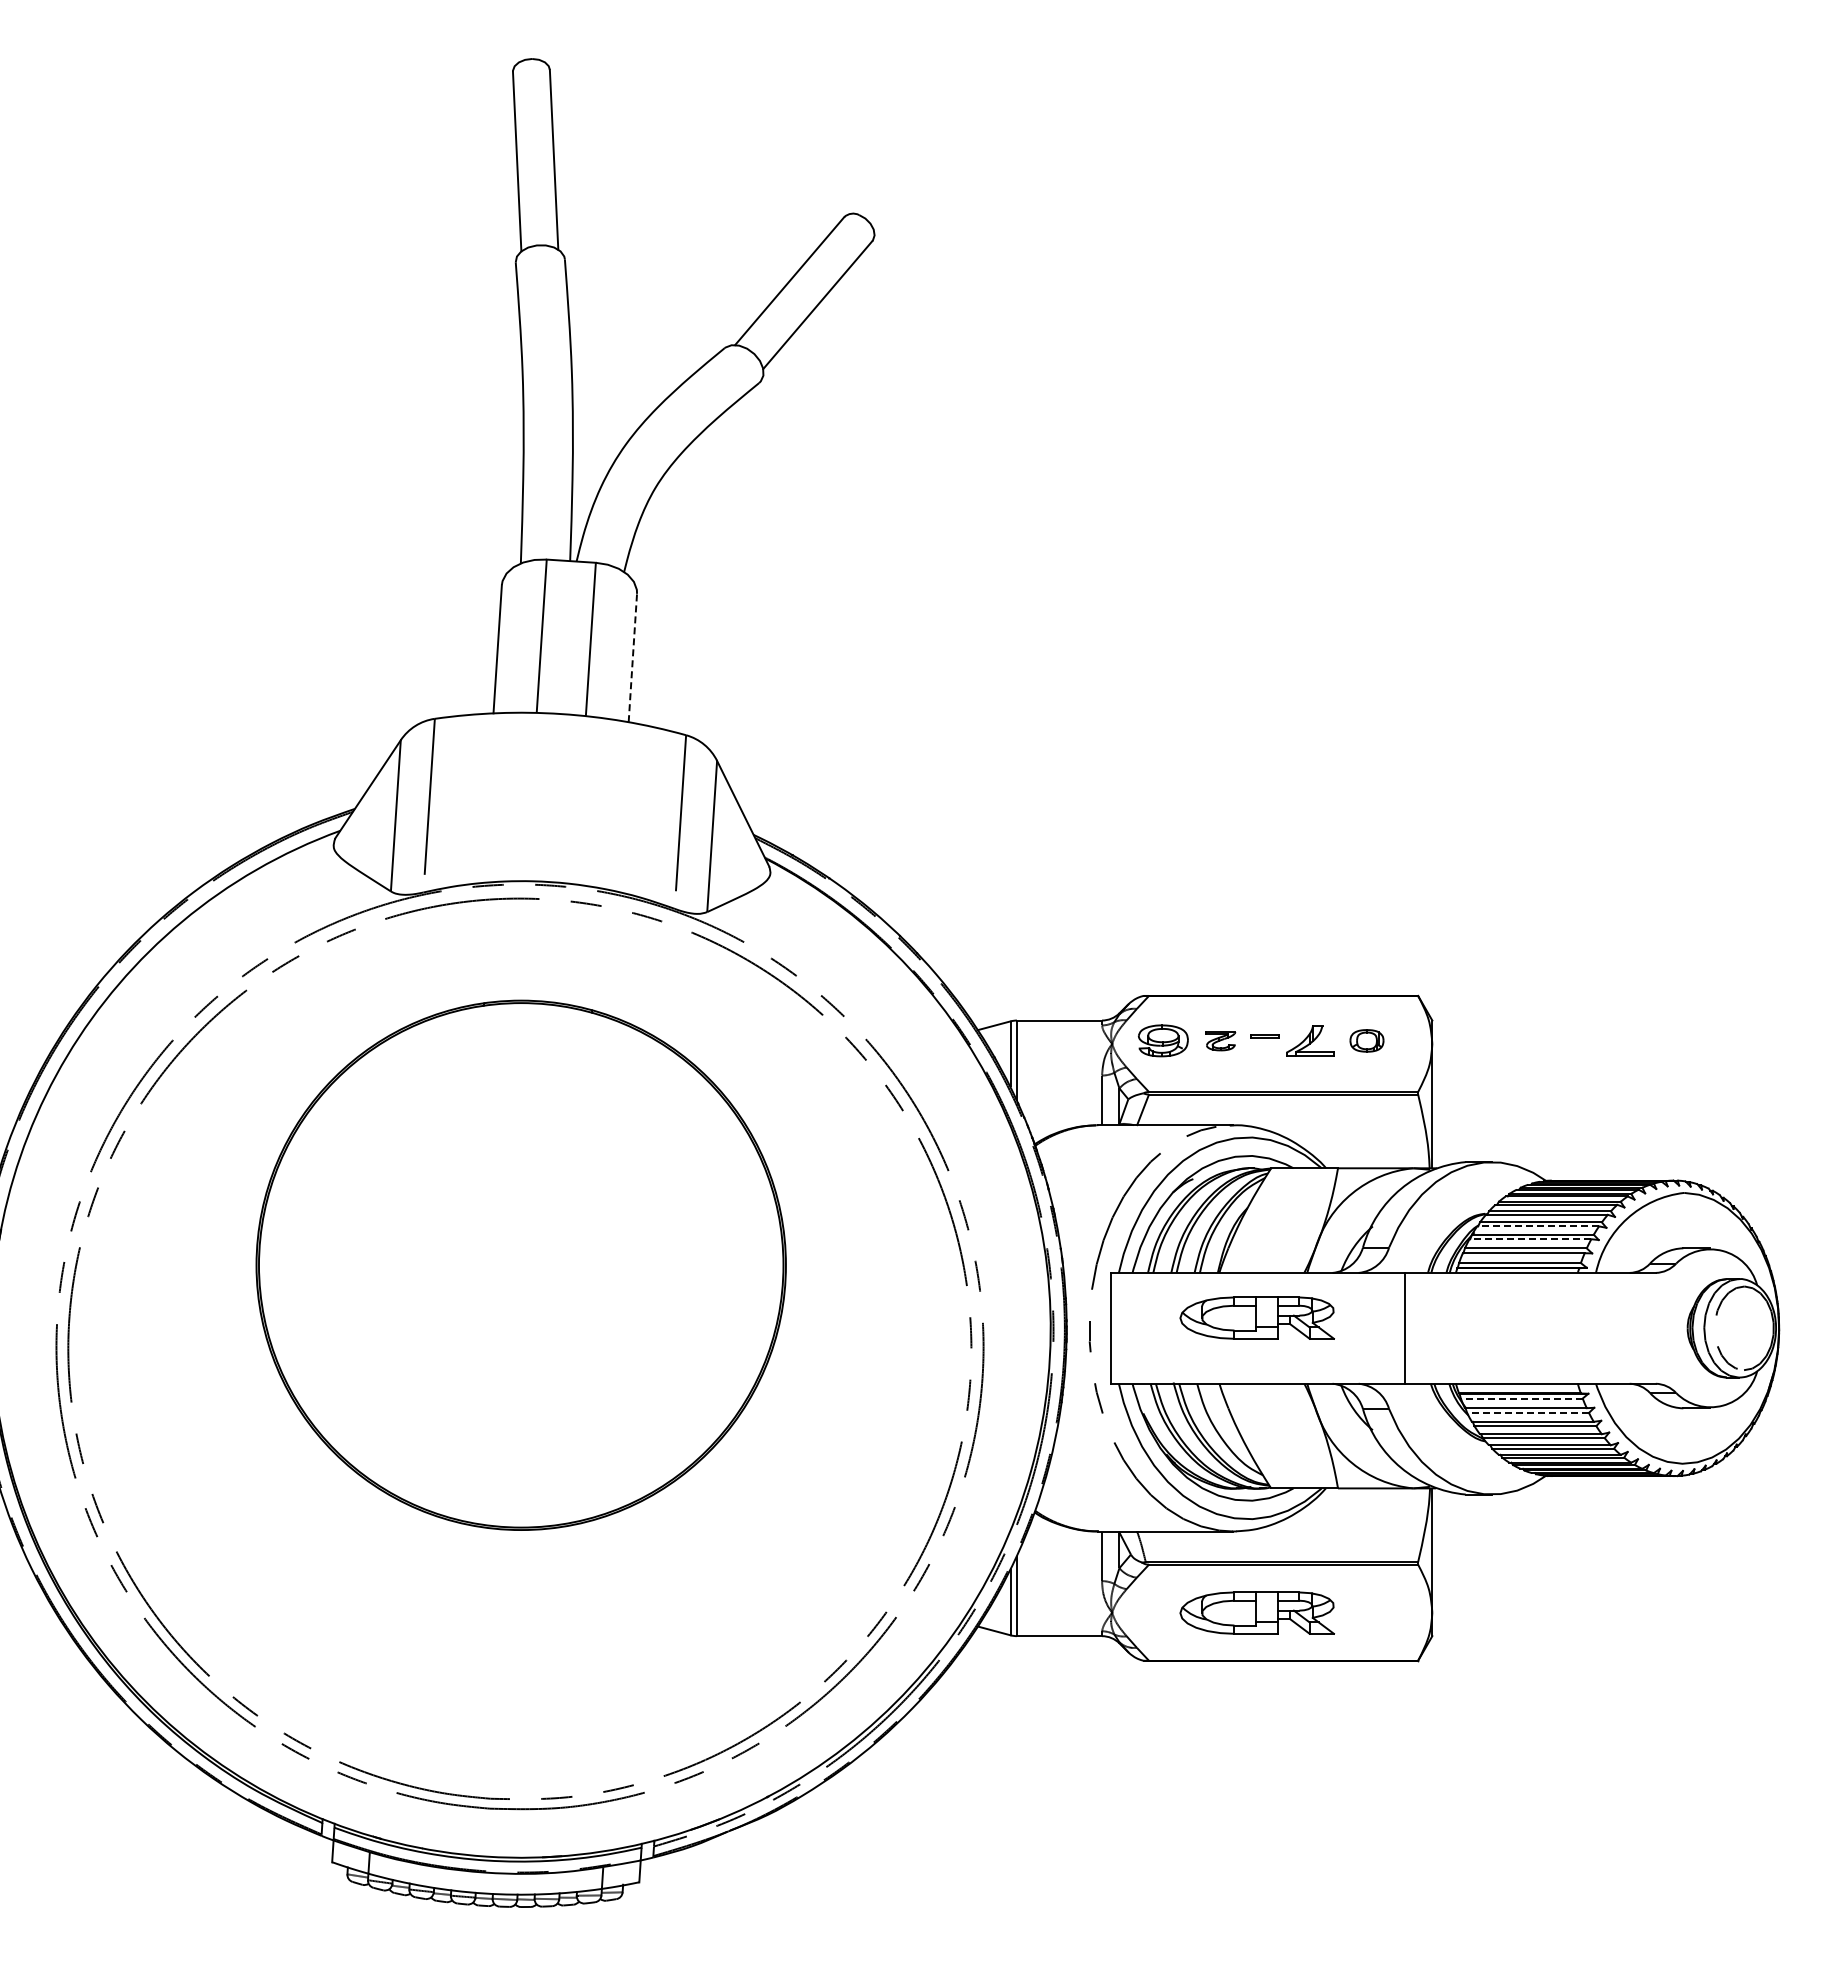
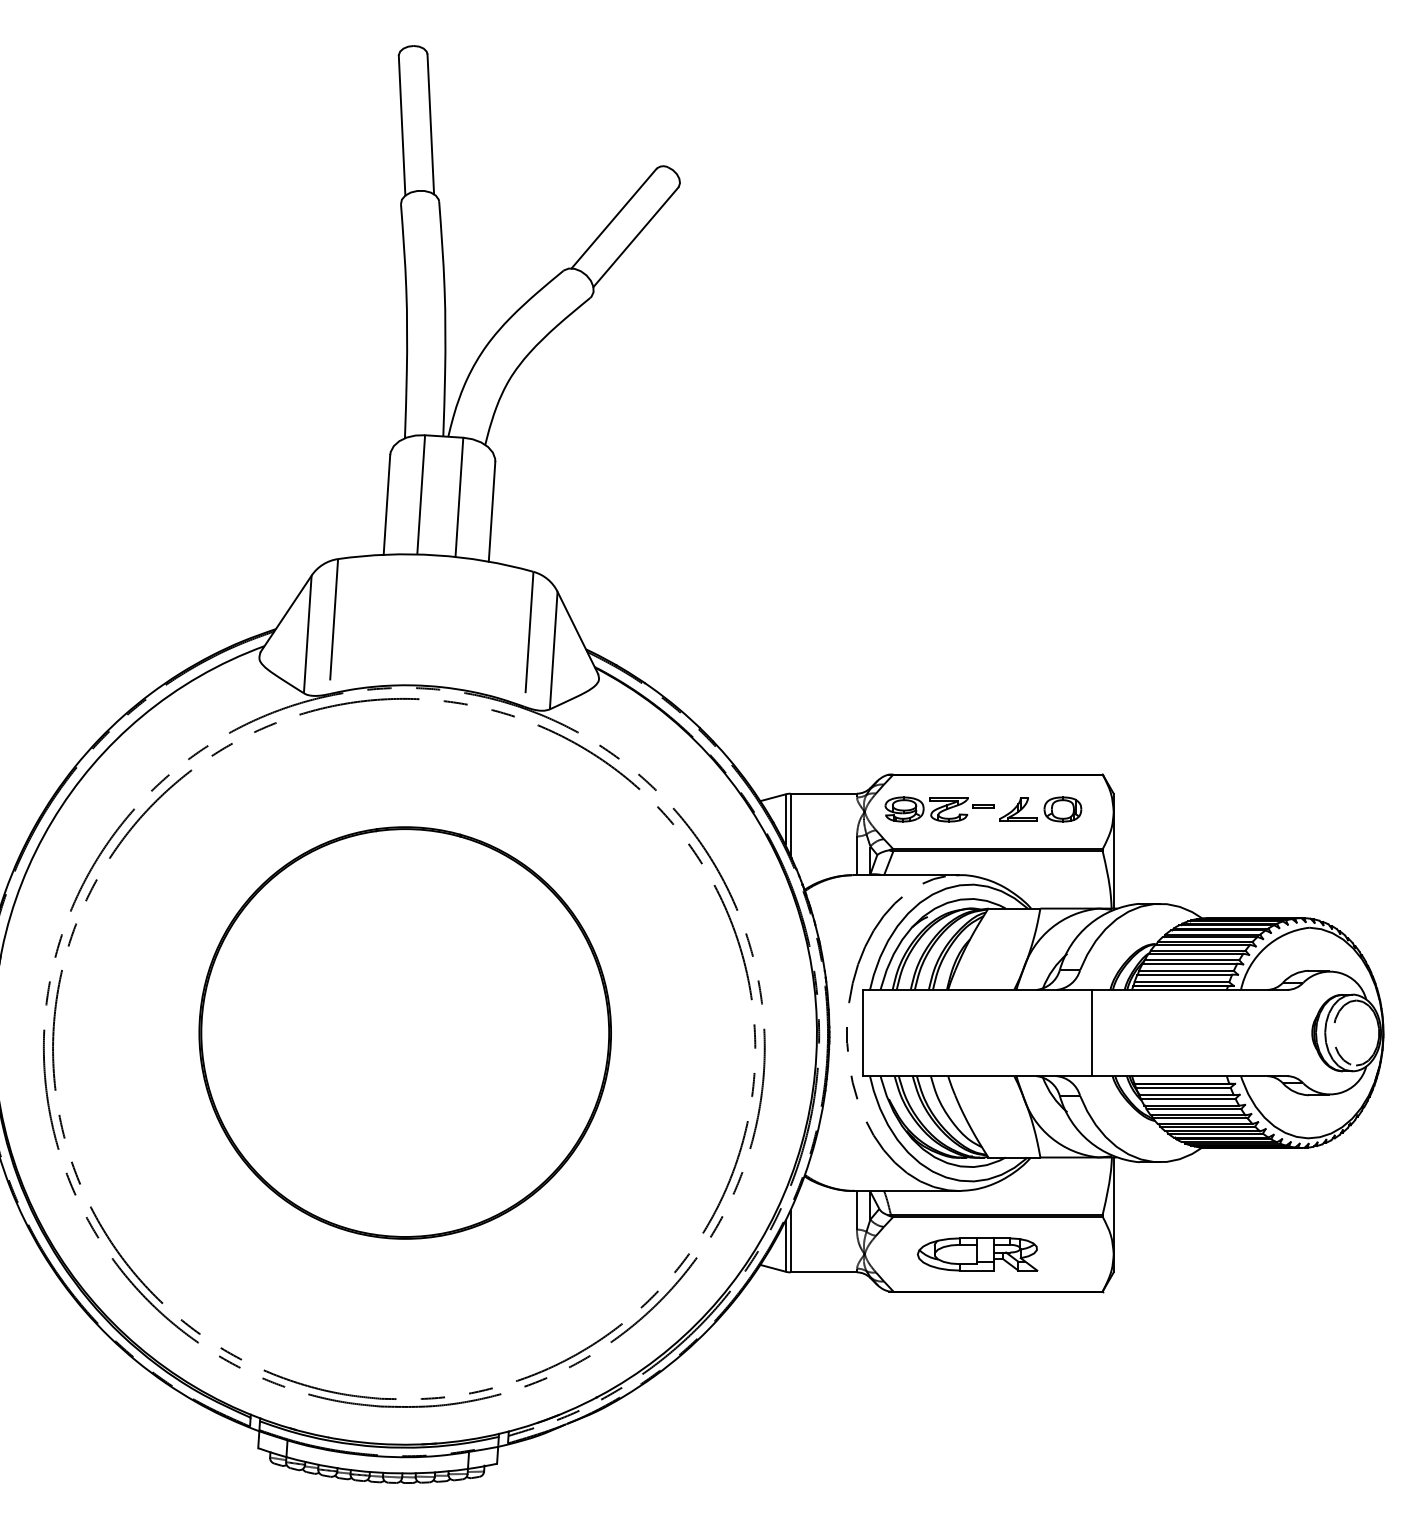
line: (632, 657) -> (491, 511), dashed -> solid
part: (1366, 1040) -> (1062, 809), size x1.43
part: (1220, 1041) -> (949, 809), size x1.67
line: (1538, 1226) -> (1196, 953), dashed -> solid
line: (1530, 1239) -> (1190, 963), dashed -> solid
part: (520, 1264) -> (404, 1032), moved
part: (1256, 1317) -> (976, 1024), removed
line: (1521, 1398) -> (1183, 1087), dashed -> solid
line: (1528, 1412) -> (1188, 1098), dashed -> solid

